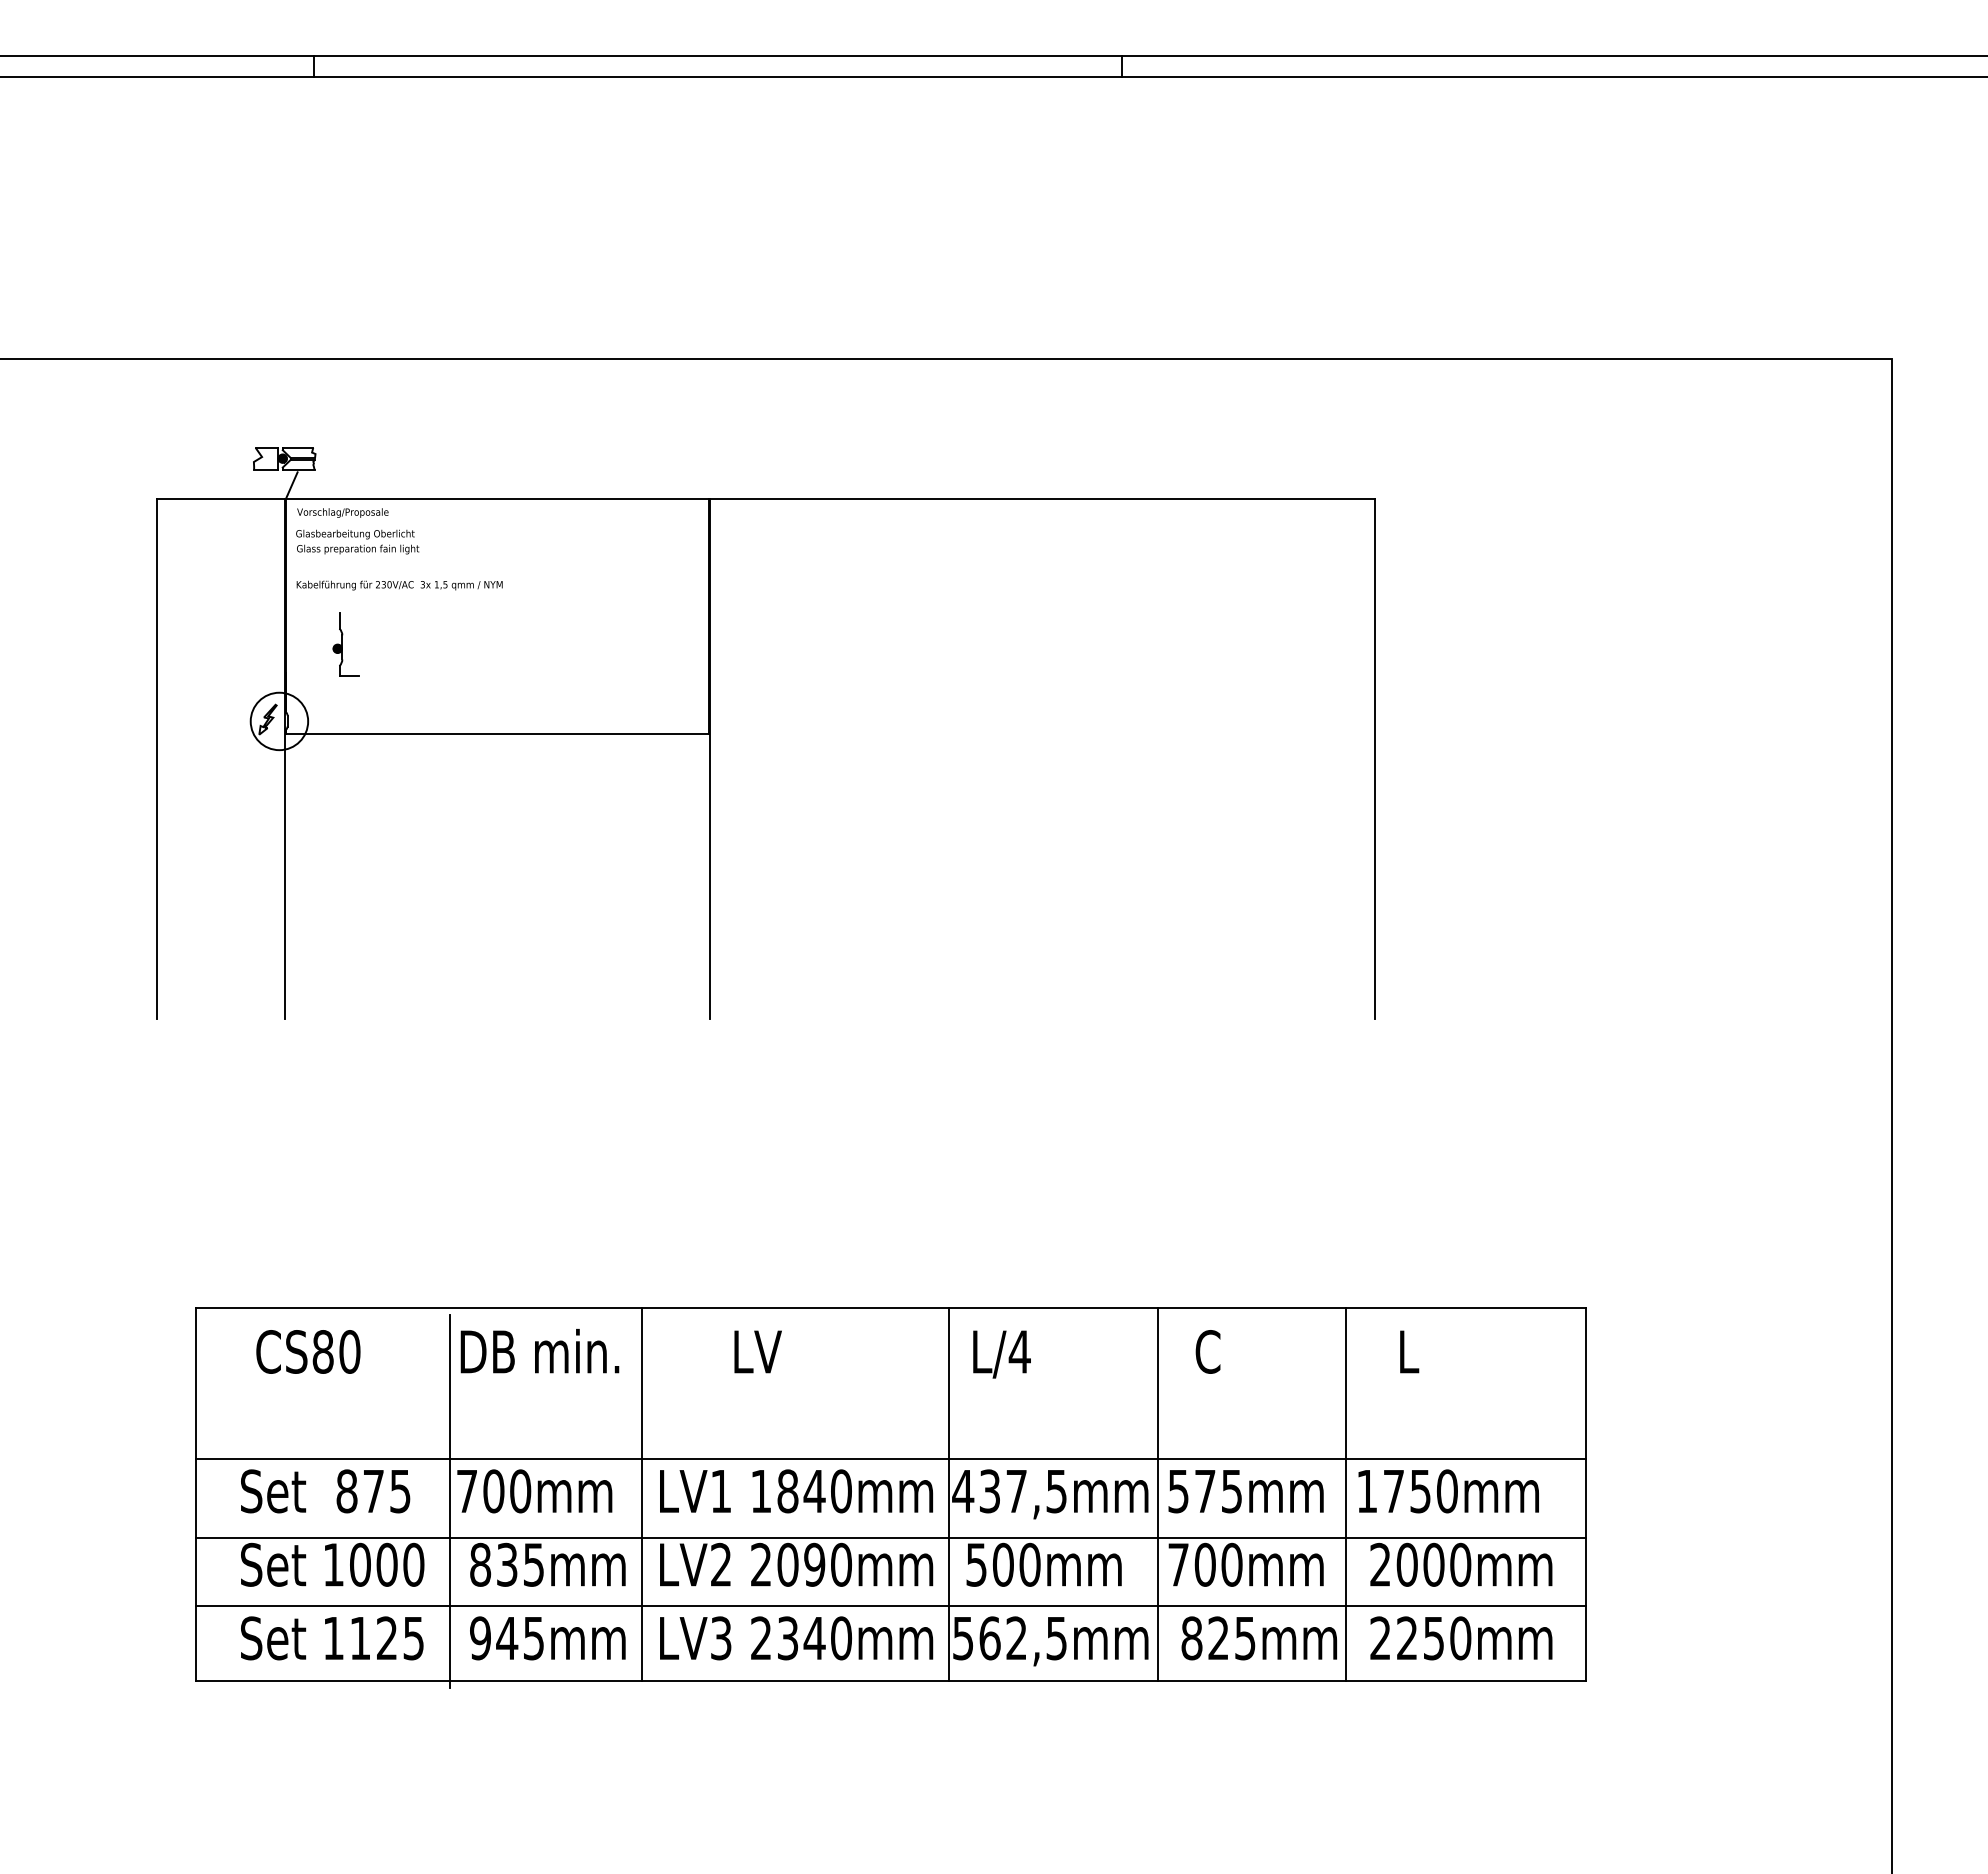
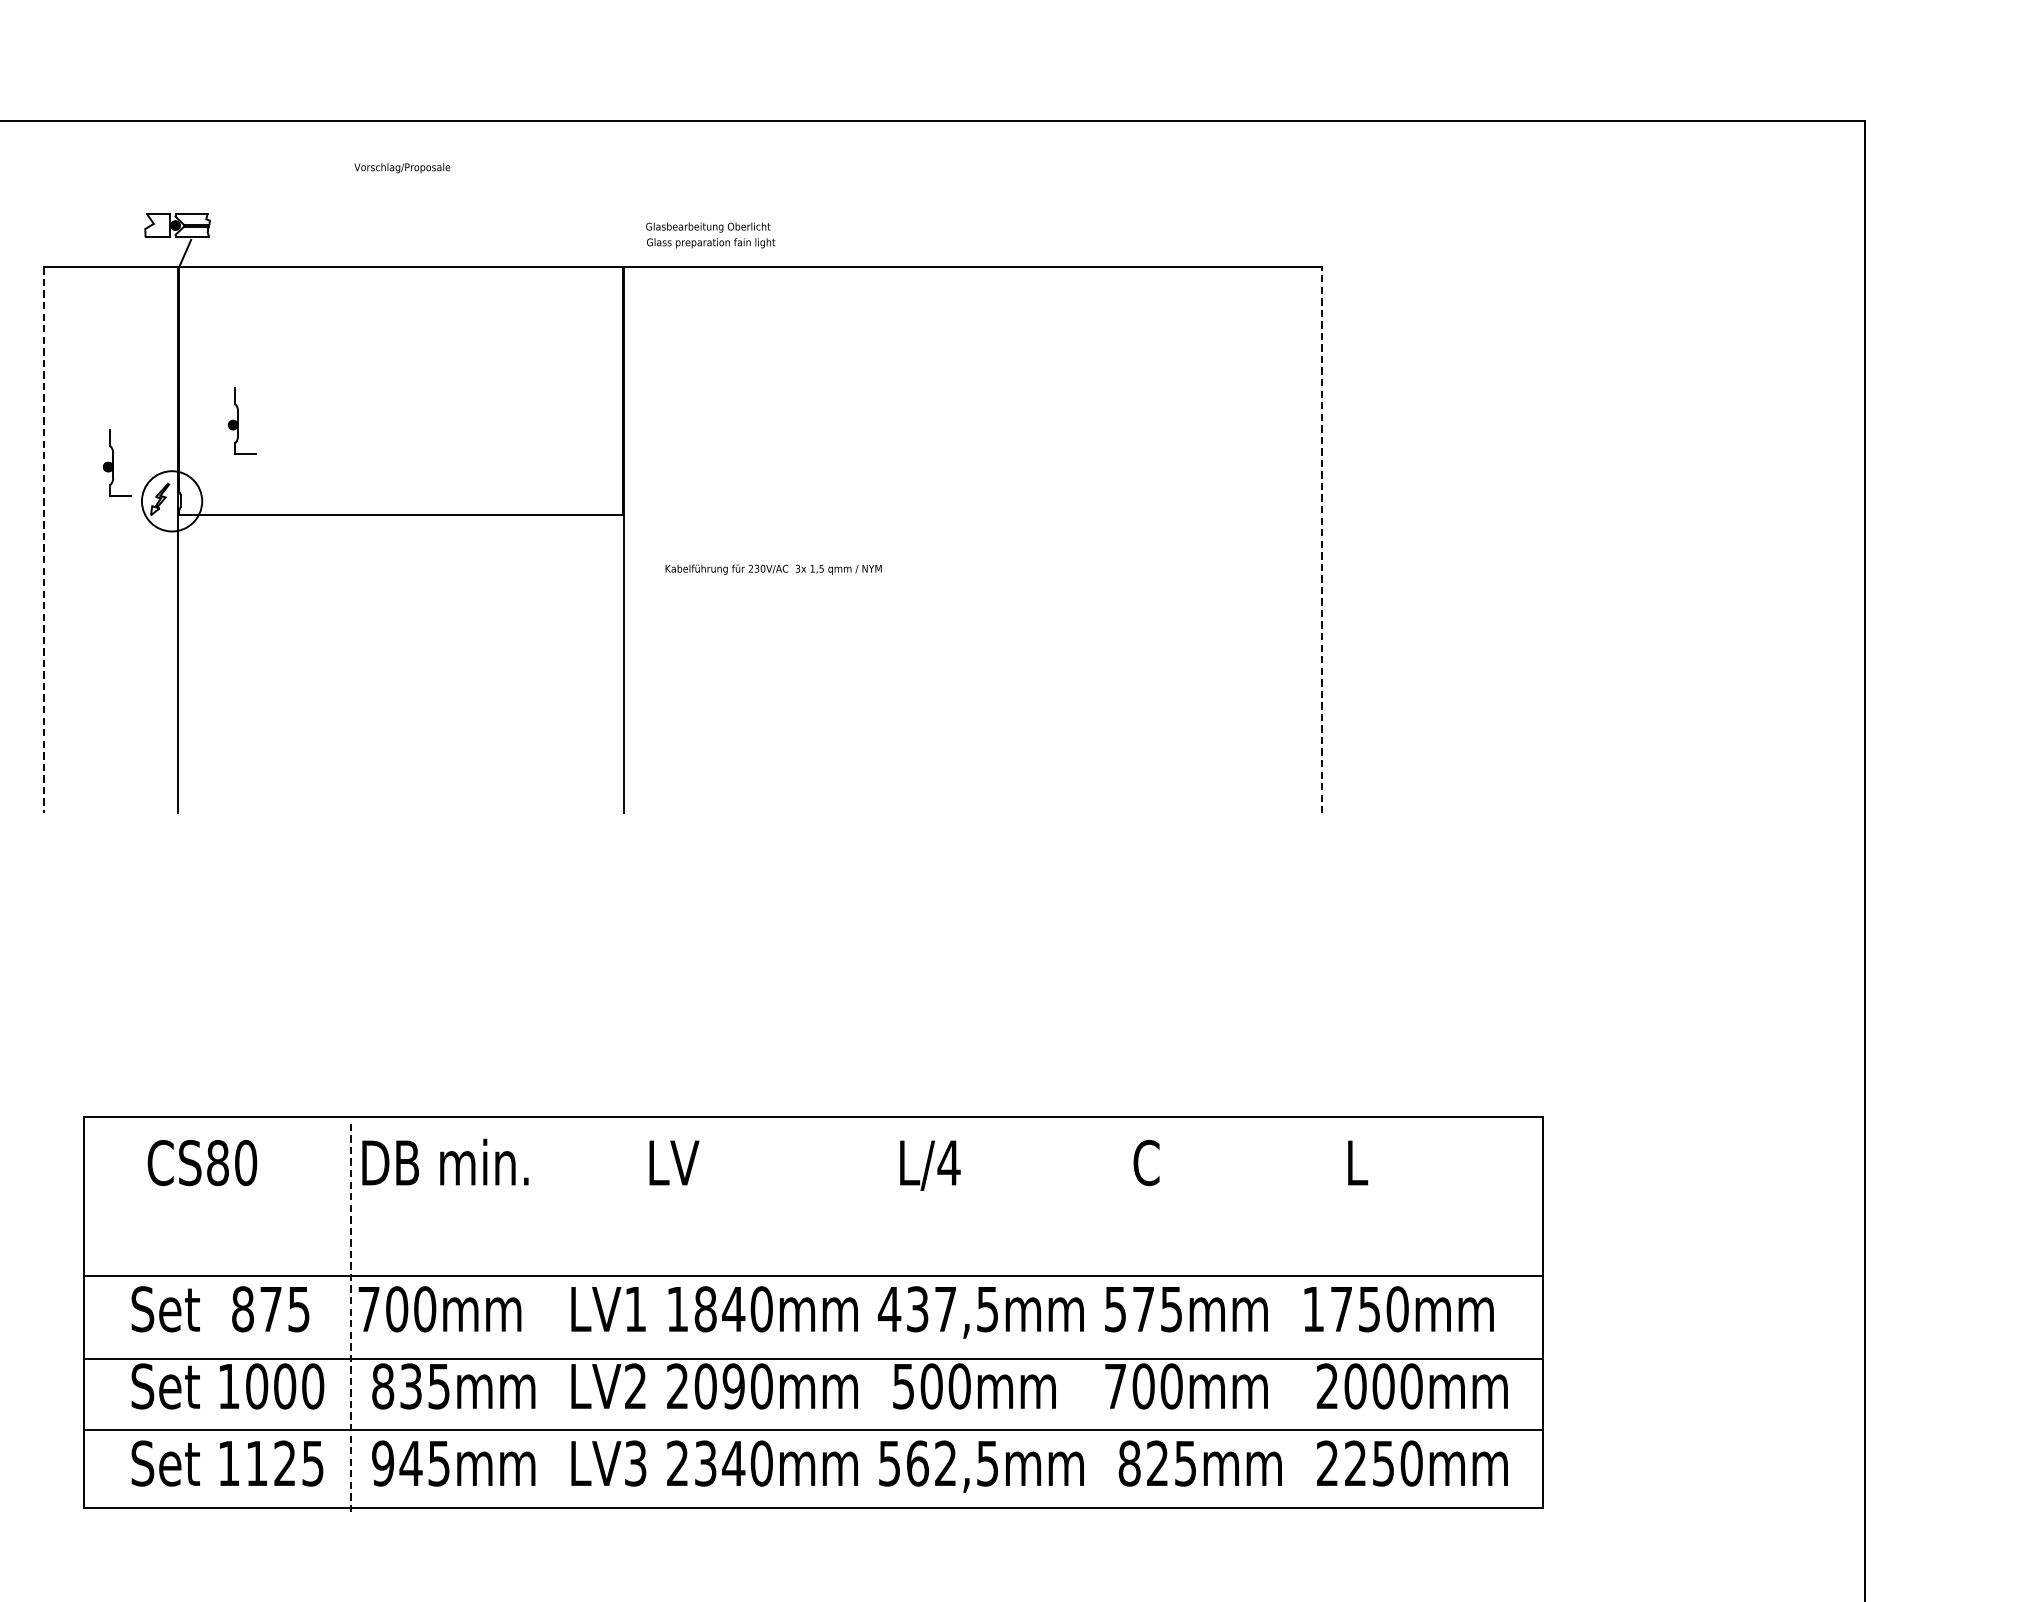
text: (342, 512) -> (401, 167), moved
text: (357, 541) -> (710, 234), moved
text: (399, 585) -> (773, 569), moved
part: (226, 684) -> (116, 462), added
line: (1375, 758) -> (1322, 540), solid -> dashed
line: (157, 759) -> (44, 541), solid -> dashed
line: (641, 1493) -> (552, 1311), removed
line: (949, 1493) -> (875, 1311), removed
line: (1157, 1493) -> (1093, 1311), removed
line: (1346, 1493) -> (1291, 1311), removed
line: (450, 1501) -> (351, 1319), solid -> dashed

